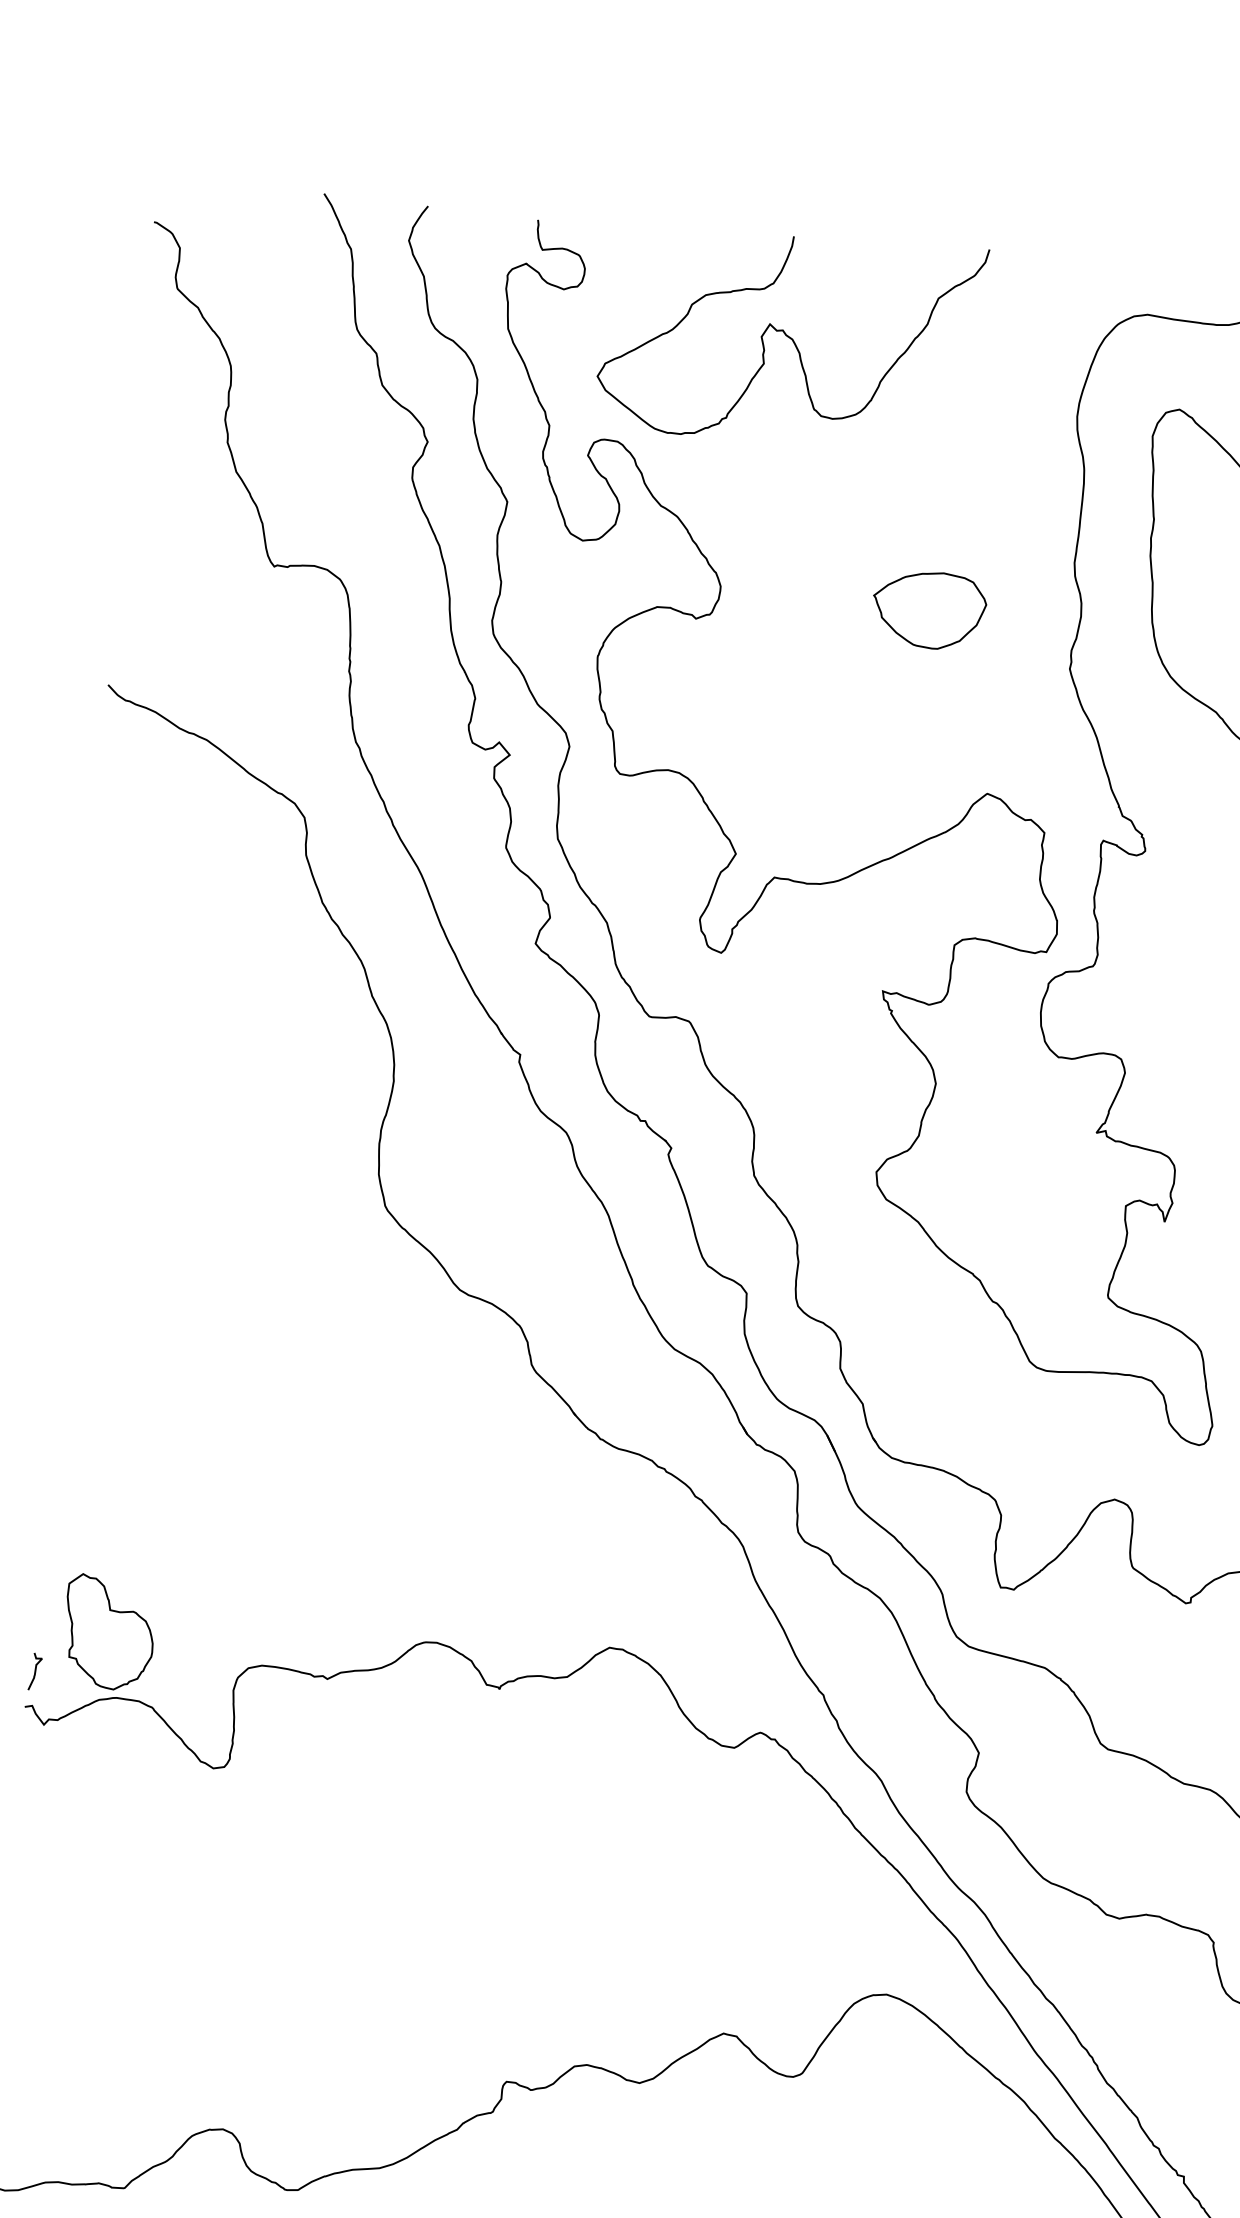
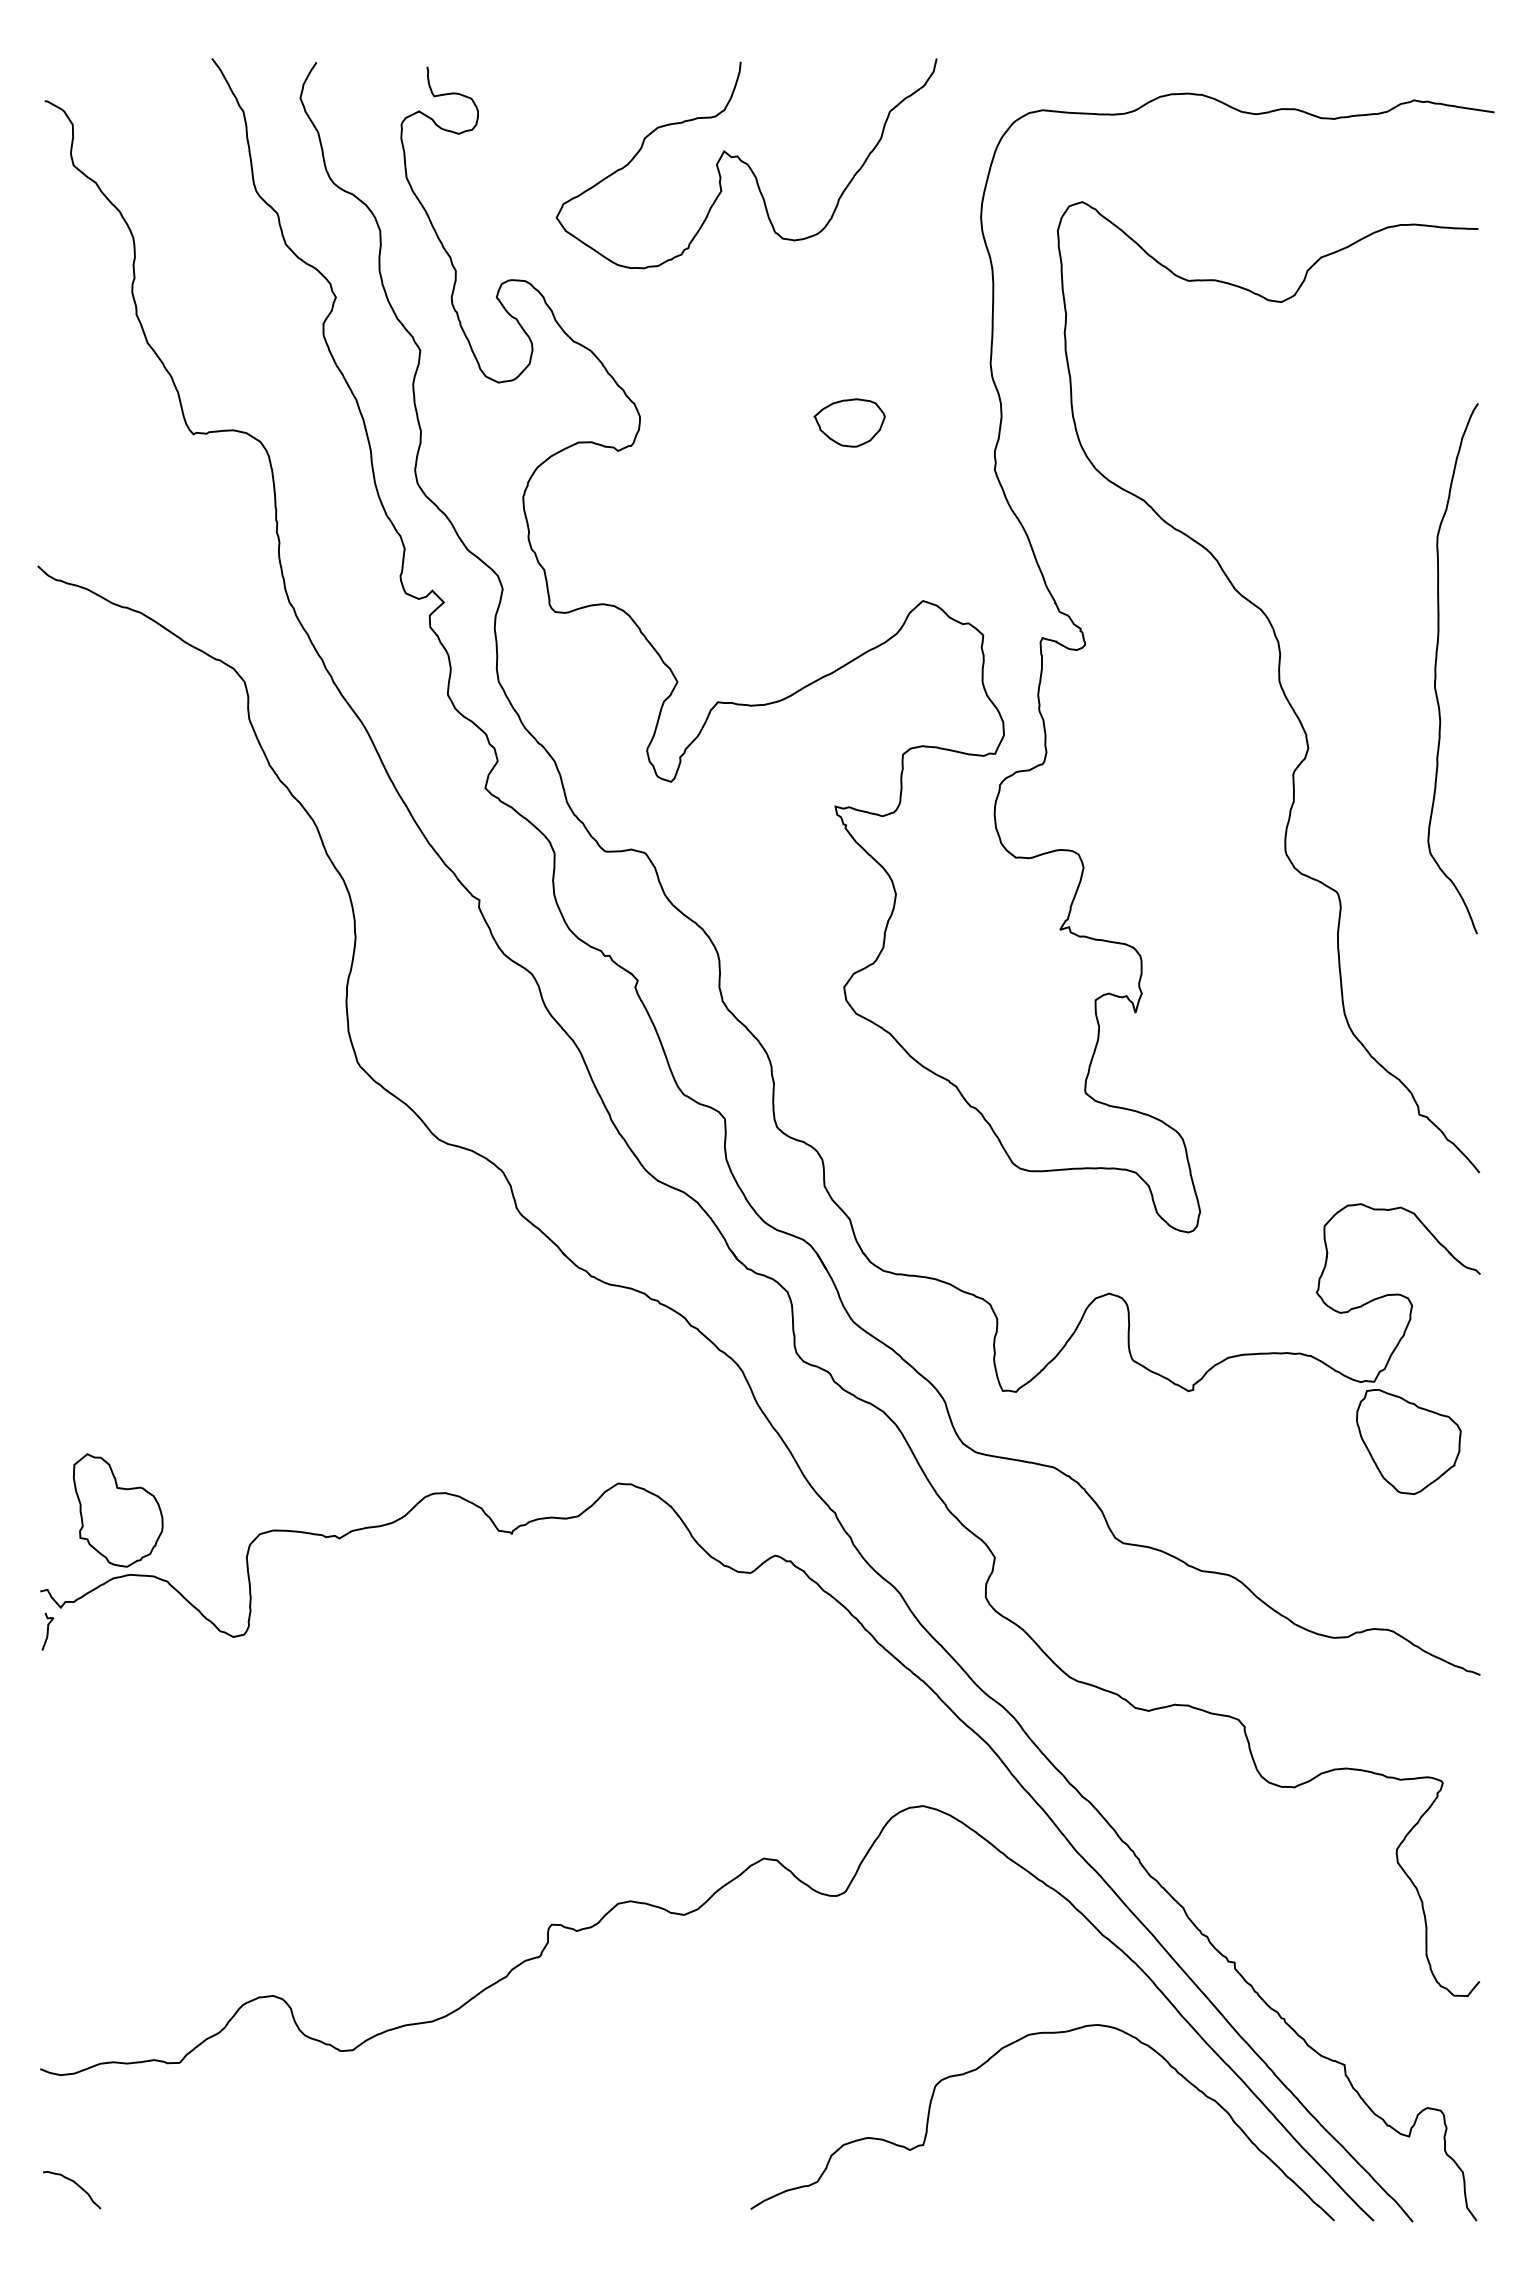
curve: (791, 338) -> (746, 163), moved
part: (929, 609) -> (849, 422), size x0.62
curve: (35, 1671) -> (47, 1631), moved

